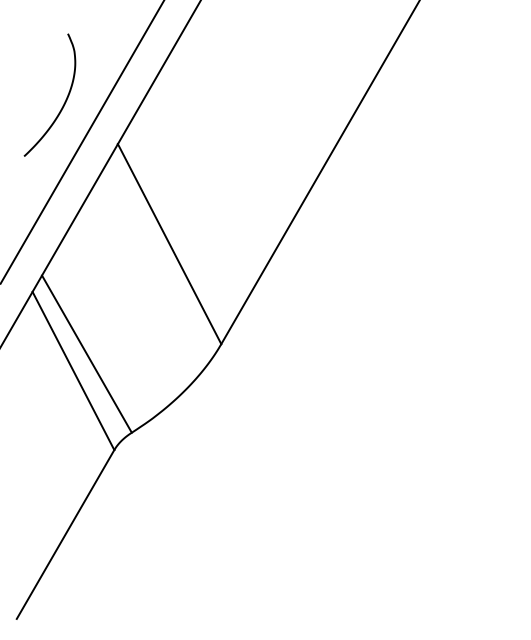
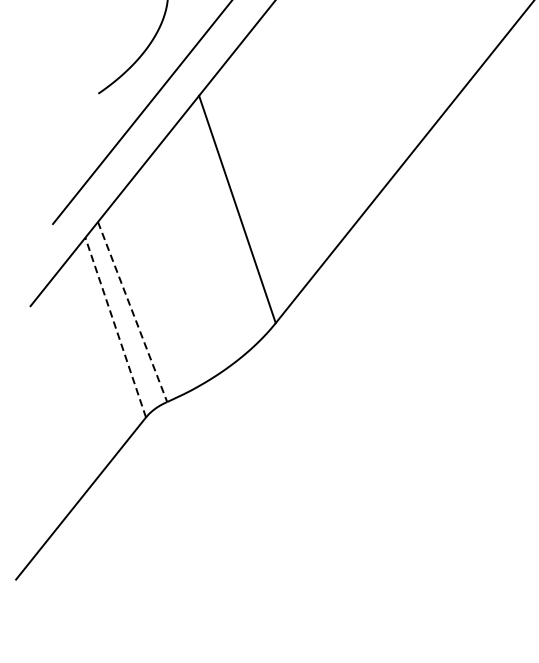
line: (86, 354) -> (132, 312), solid -> dashed
line: (73, 370) -> (115, 327), solid -> dashed

